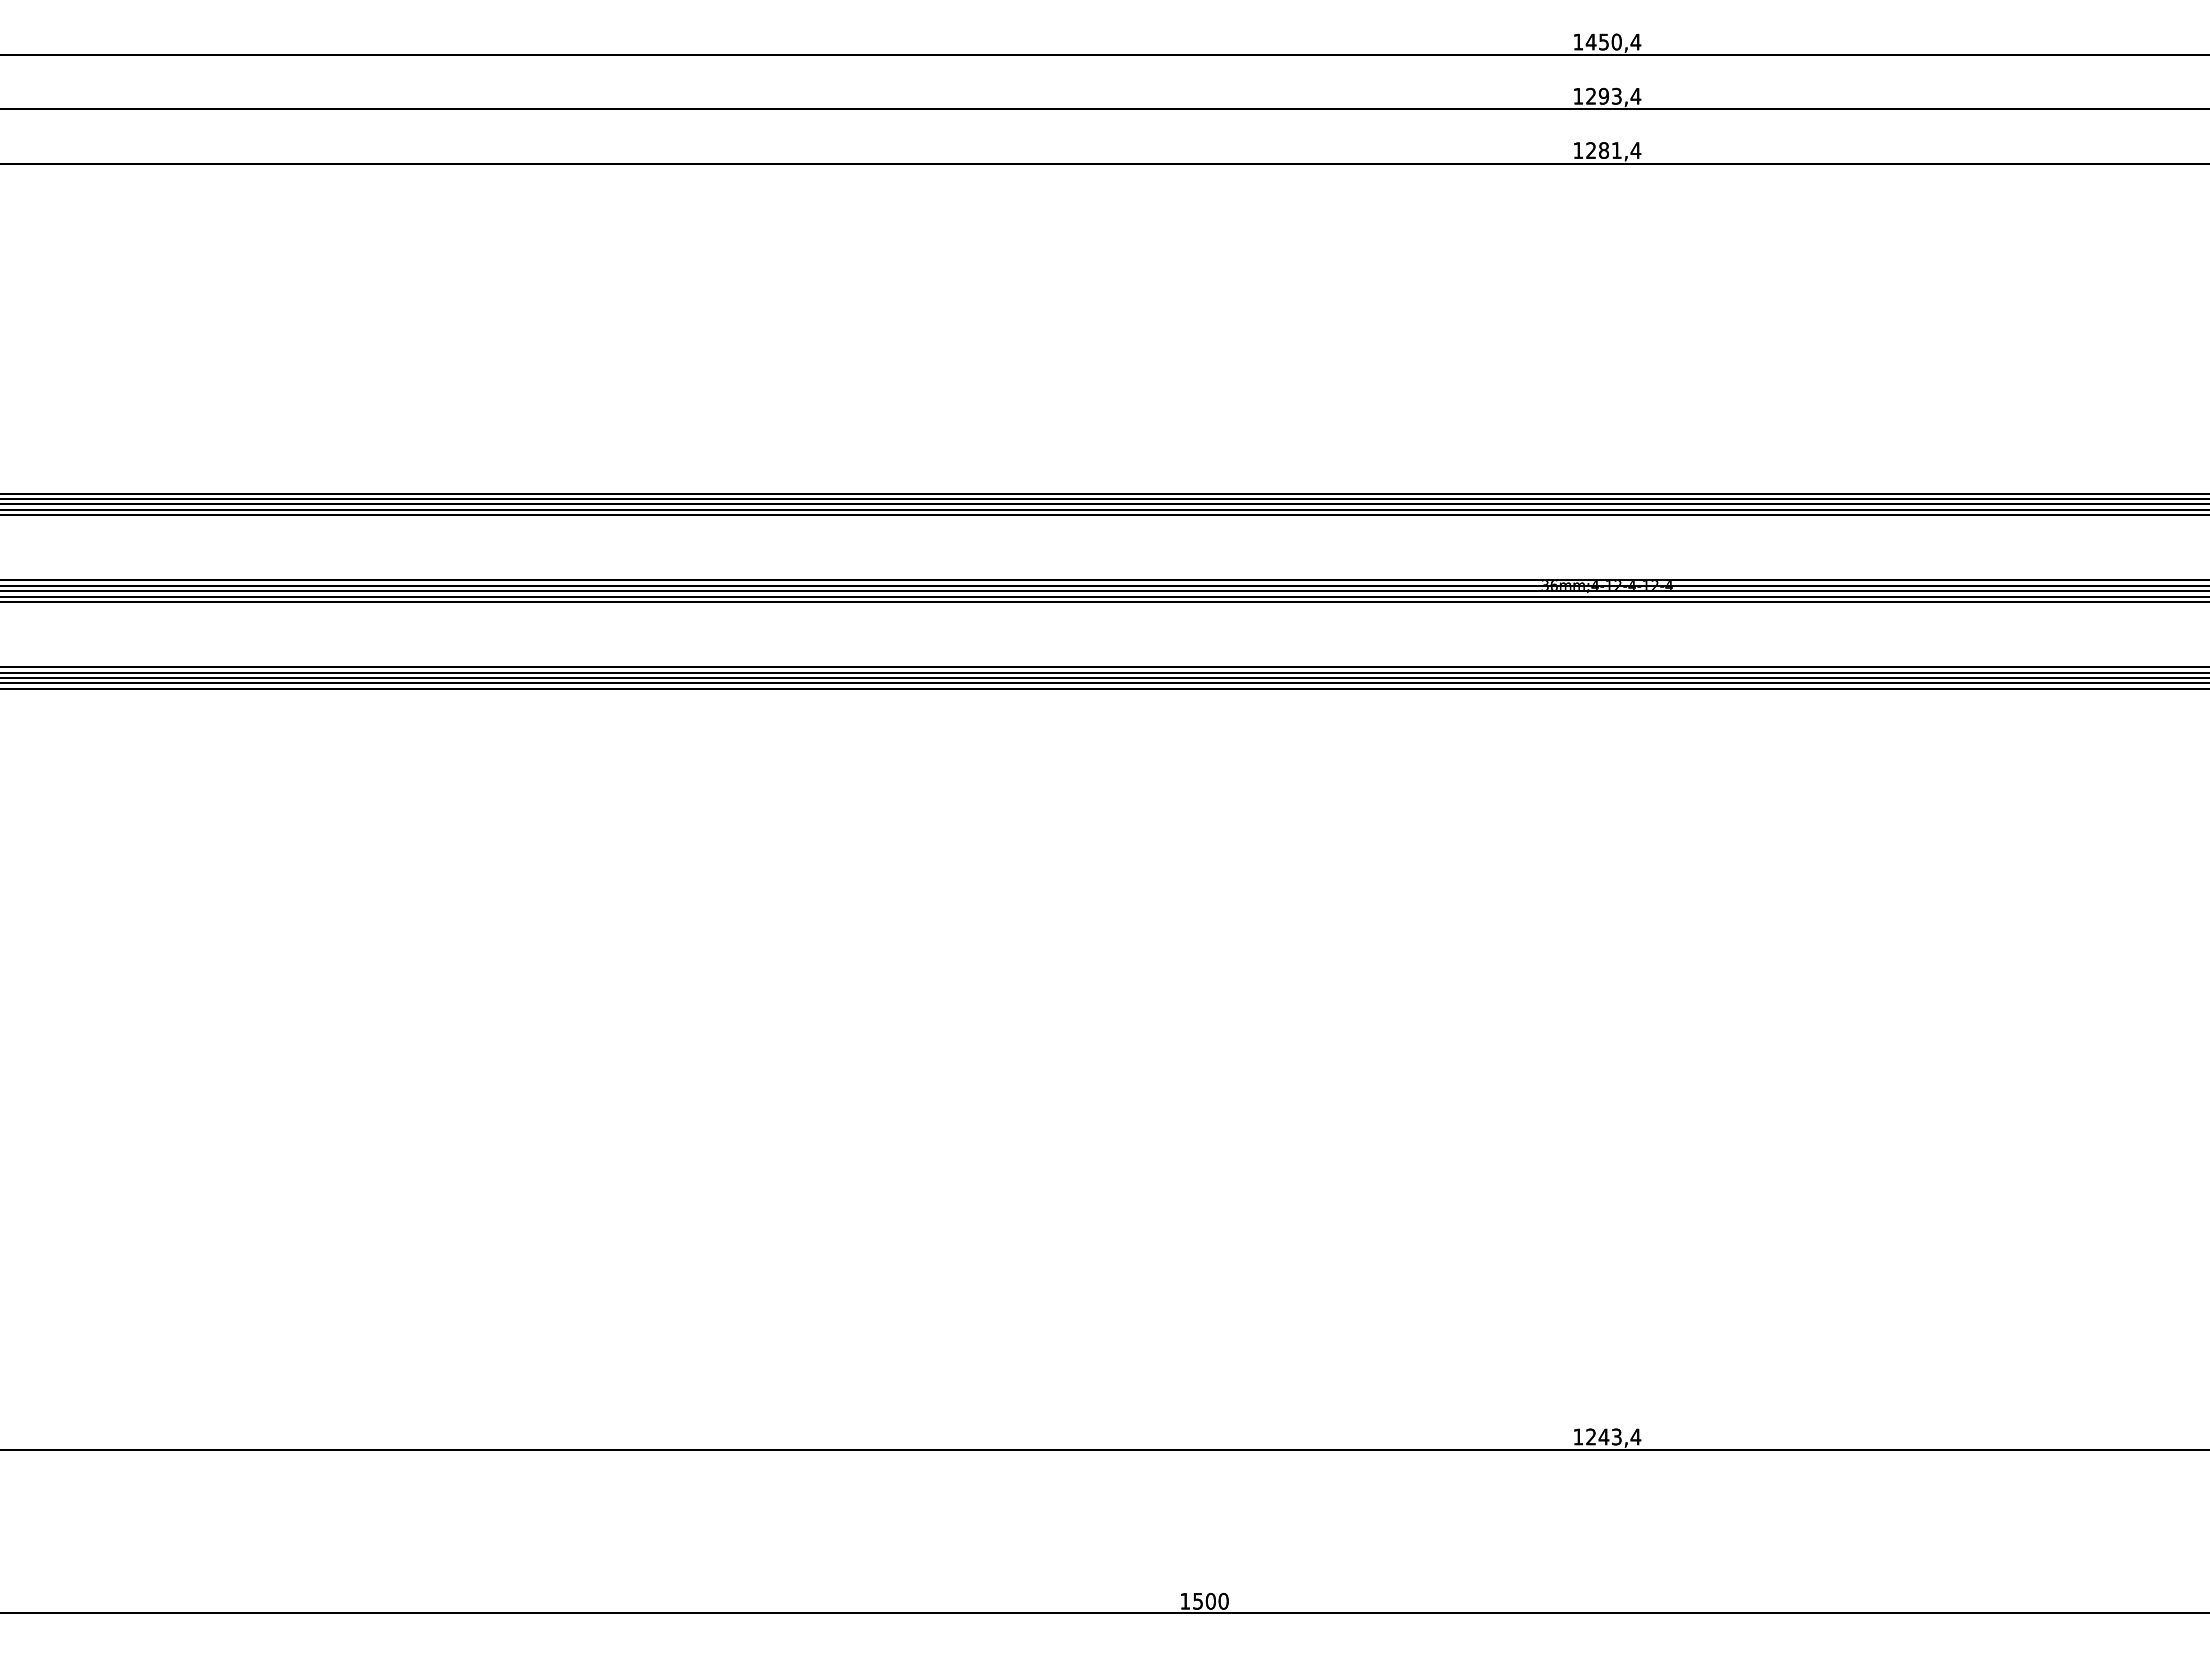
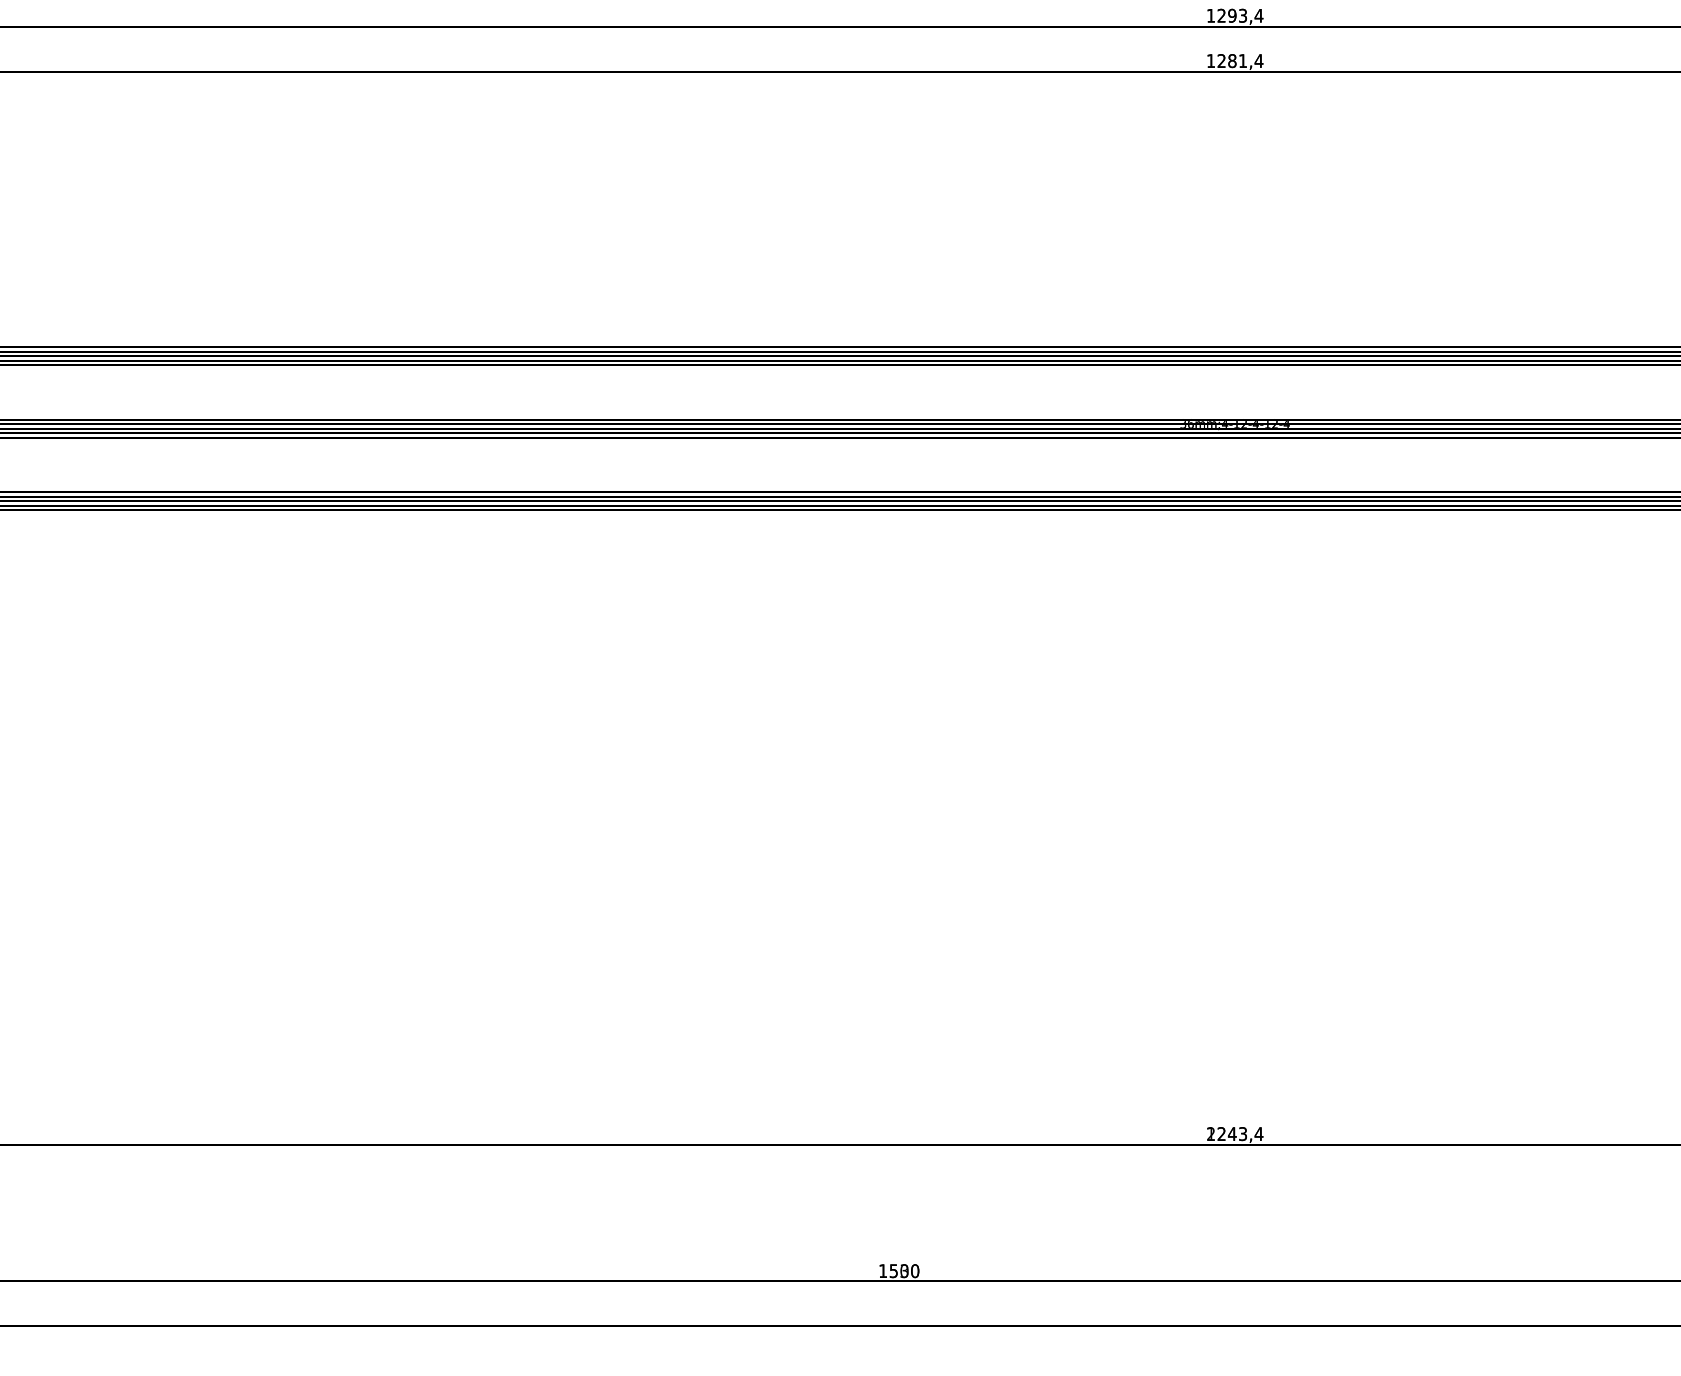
text: (1577, 1436) -> (1210, 1133), 1243,4 -> 2243,4
text: (1210, 1601) -> (904, 1271), 1500 -> 1530

